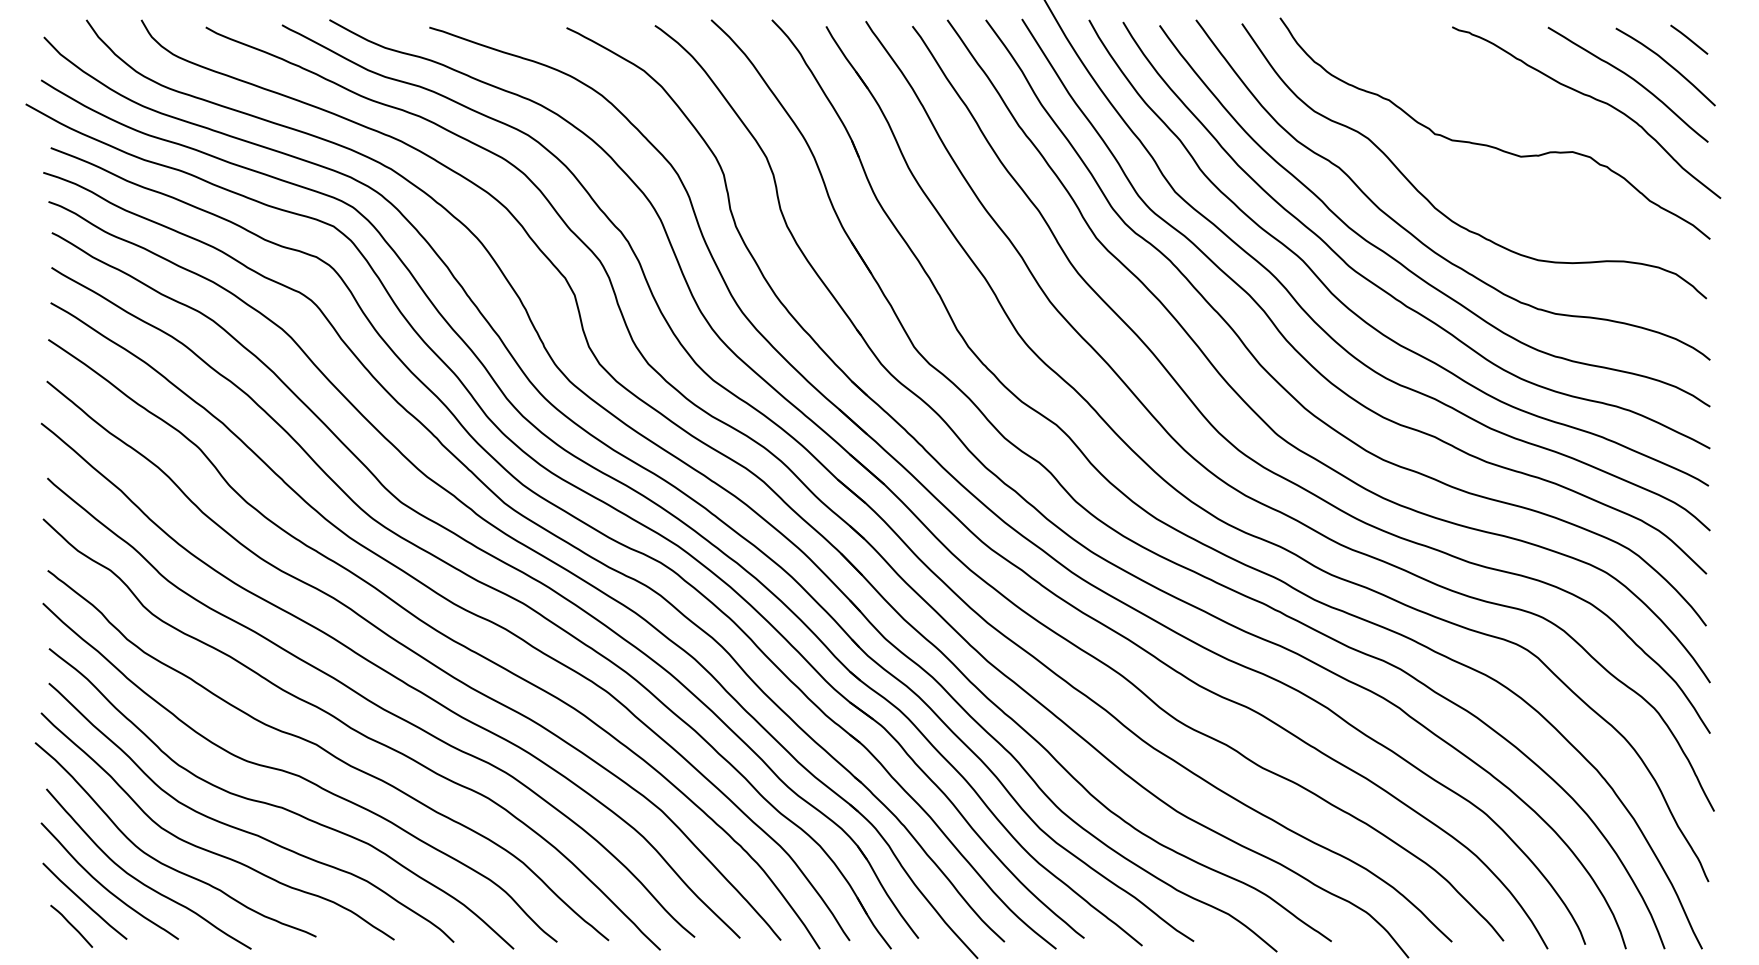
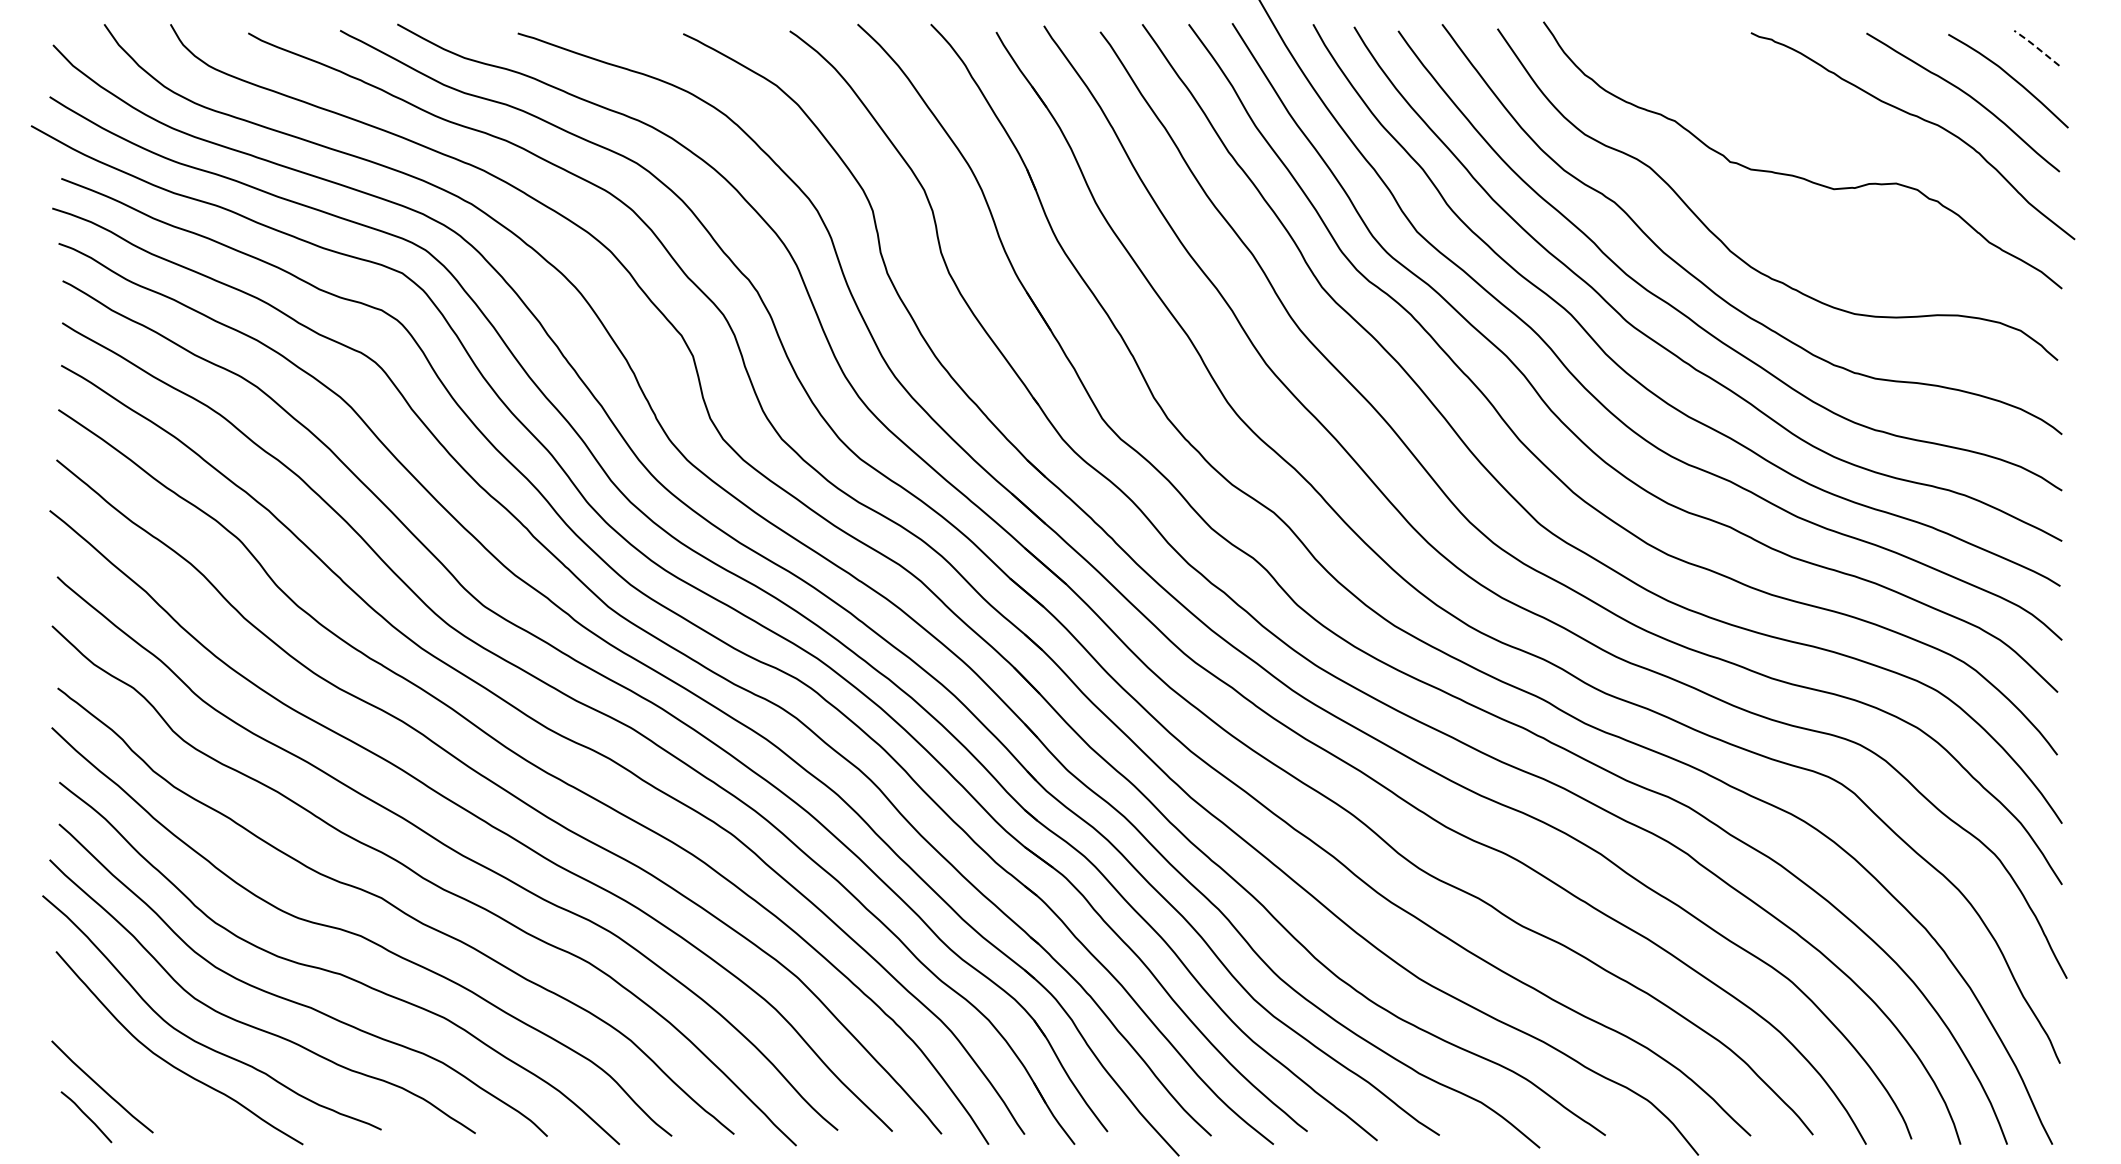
line: (1688, 38) -> (2036, 46), solid -> dashed
curve: (104, 886) -> (125, 1068), removed

